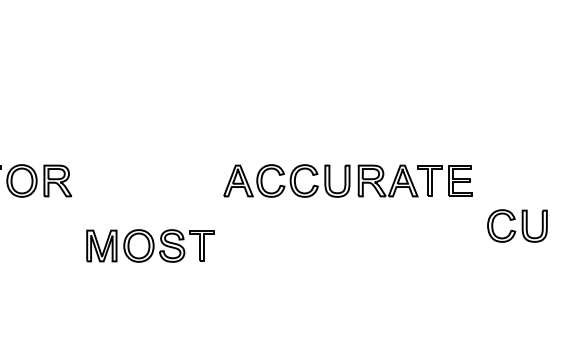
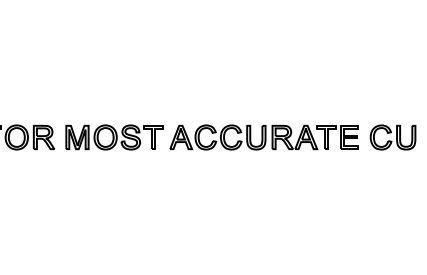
part: (517, 225) -> (393, 137), moved
part: (150, 245) -> (114, 137), moved

